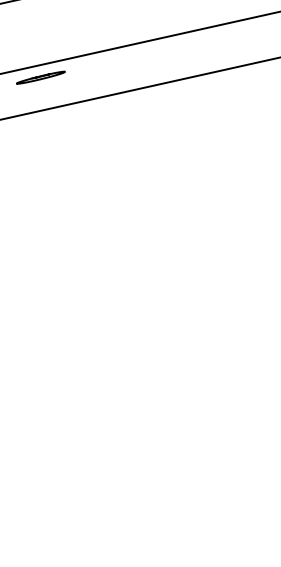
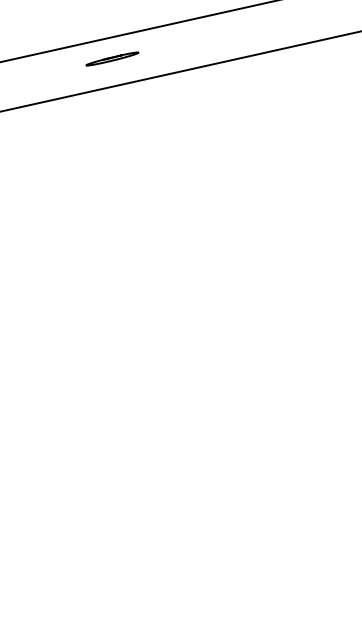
part: (40, 77) -> (112, 58), moved

